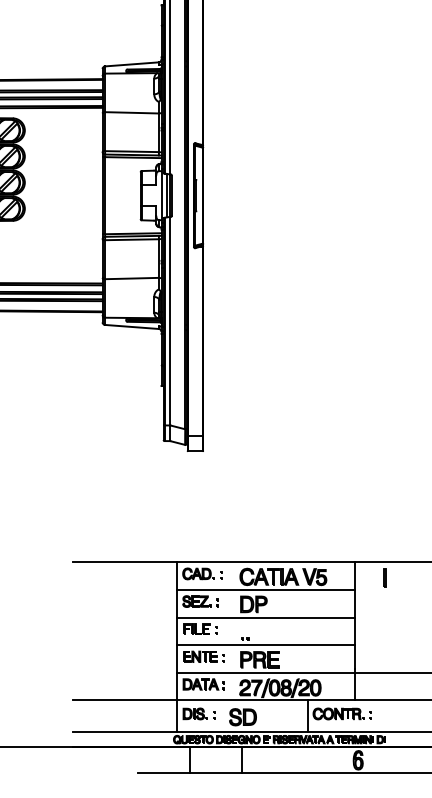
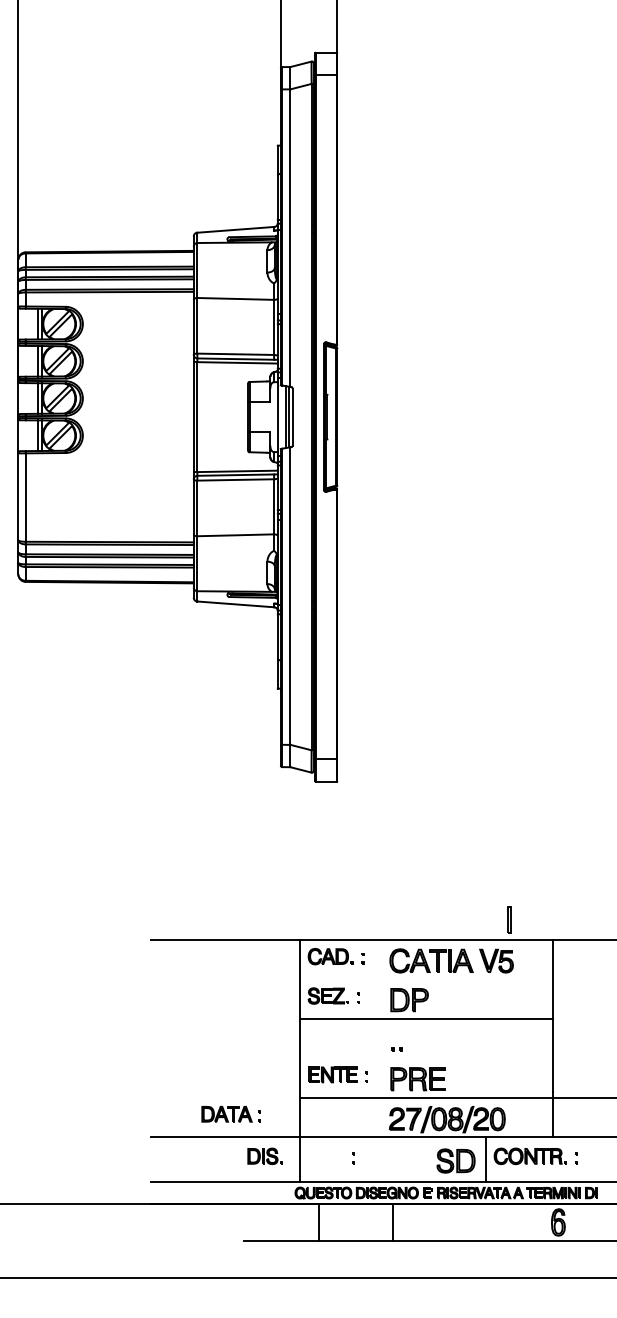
line: (384, 577) -> (508, 919), moved
line: (265, 589) -> (426, 979), removed
part: (199, 629) -> (332, 1035), removed
line: (265, 645) -> (426, 1058), removed
part: (203, 684) -> (230, 1114), moved
part: (194, 714) -> (264, 1156), moved
part: (242, 716) -> (455, 1160), moved

